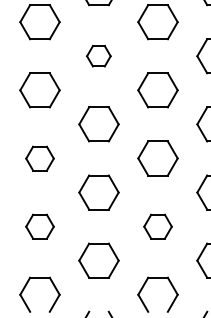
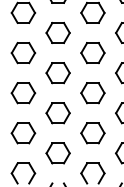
part: (97, 55) -> (57, 32), size x1.67
part: (40, 159) -> (23, 93), size x1.43
part: (40, 226) -> (23, 133), size x1.43
part: (157, 226) -> (92, 133), size x1.43

